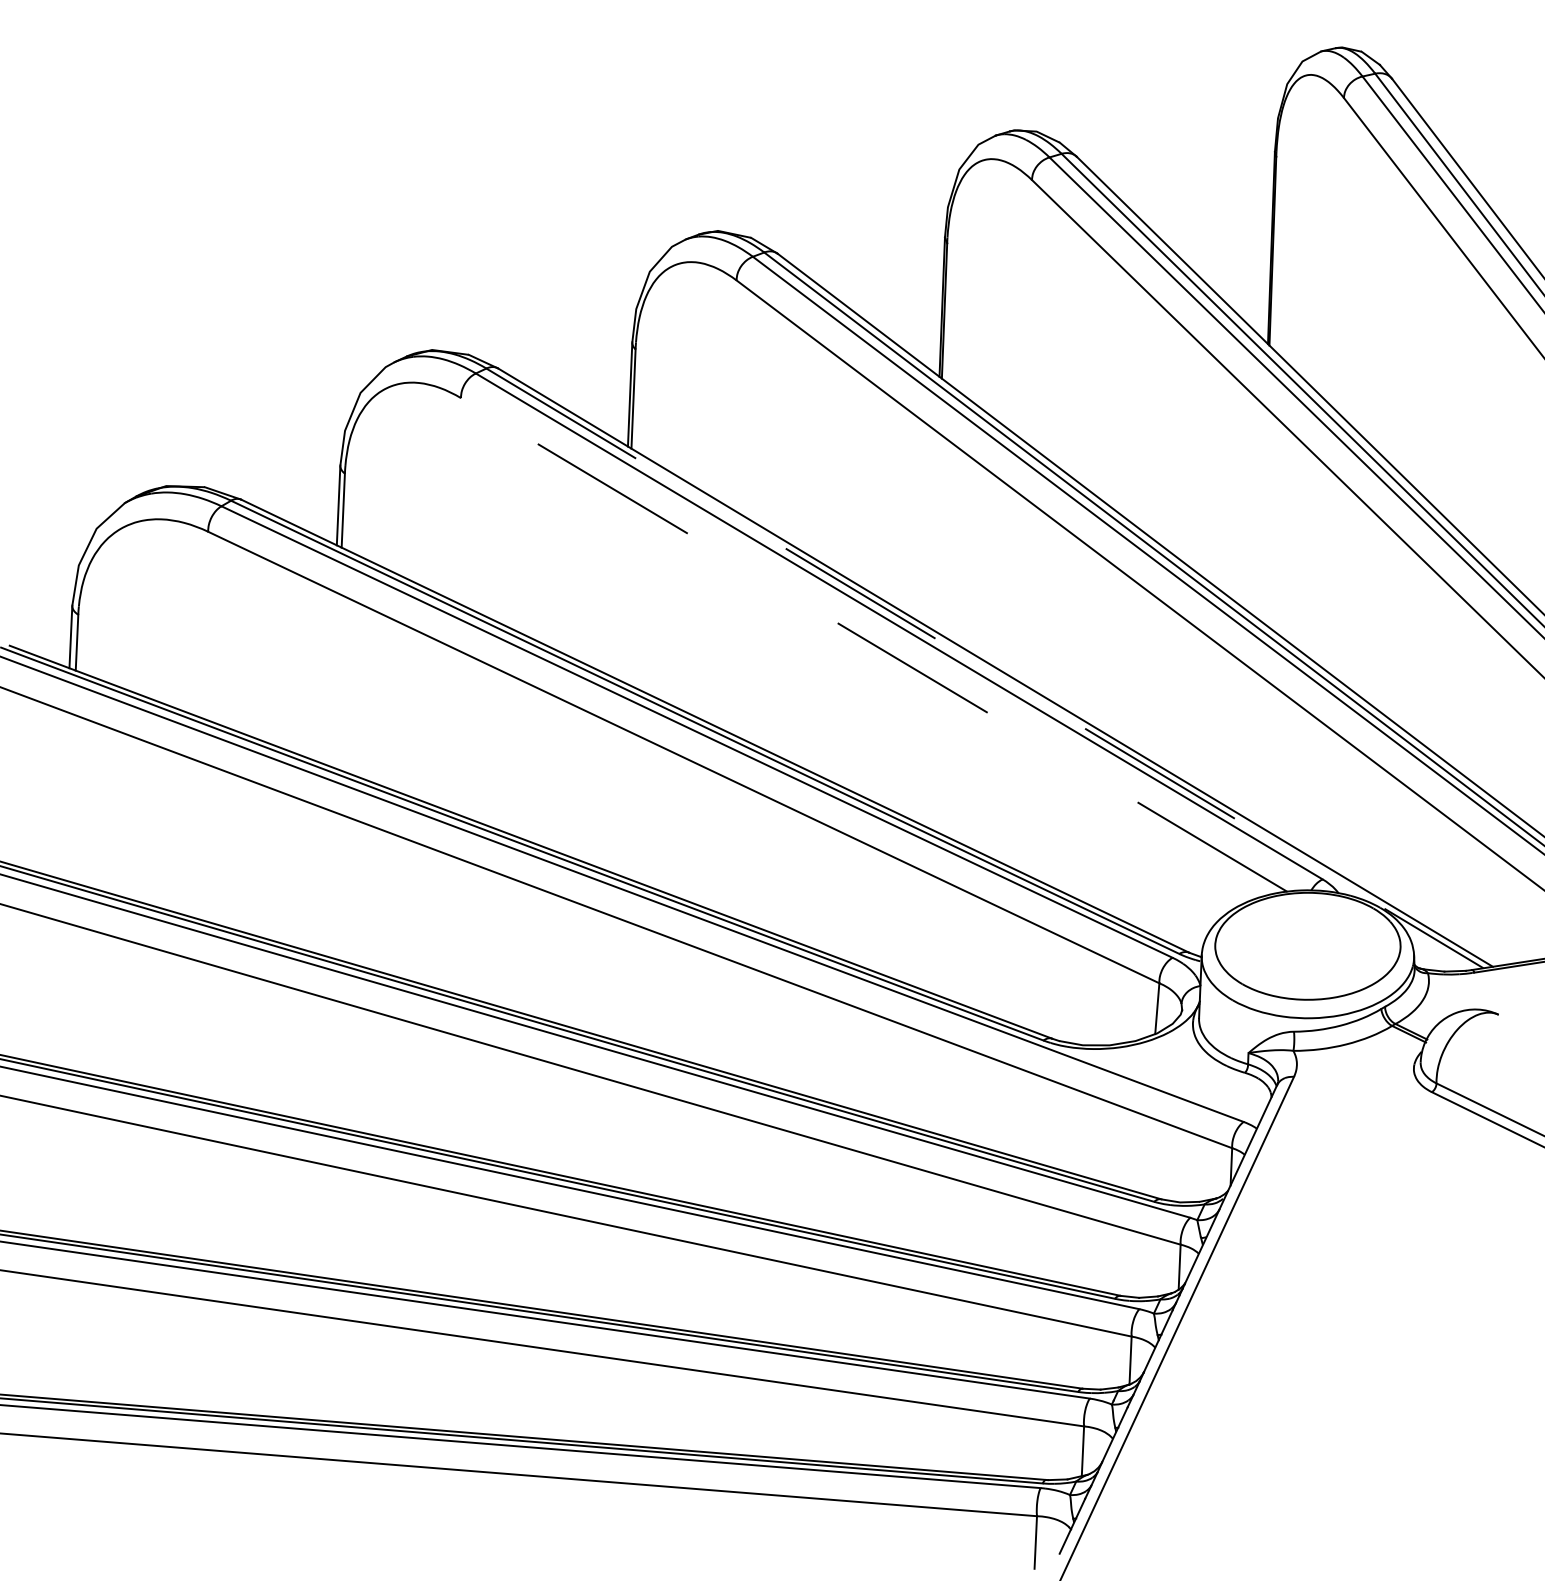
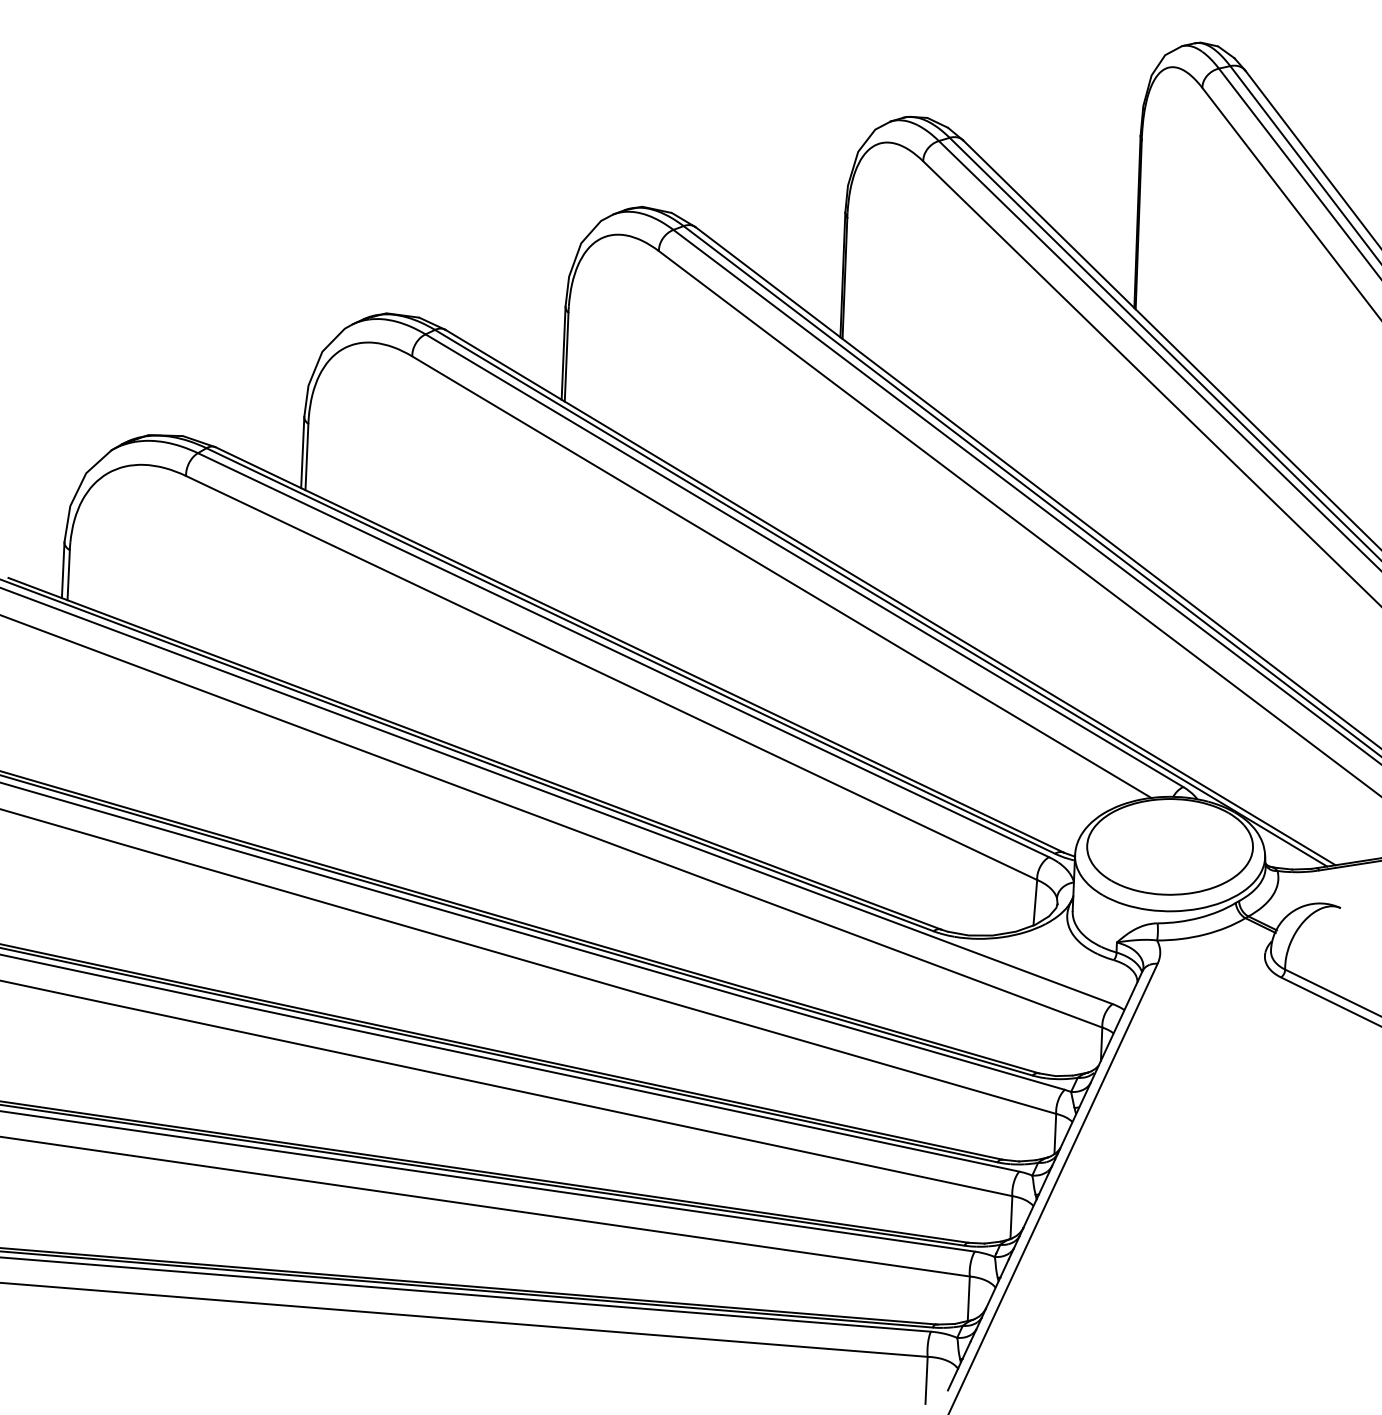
line: (873, 644) -> (781, 576), dashed -> solid
line: (984, 668) -> (880, 598), dashed -> solid

